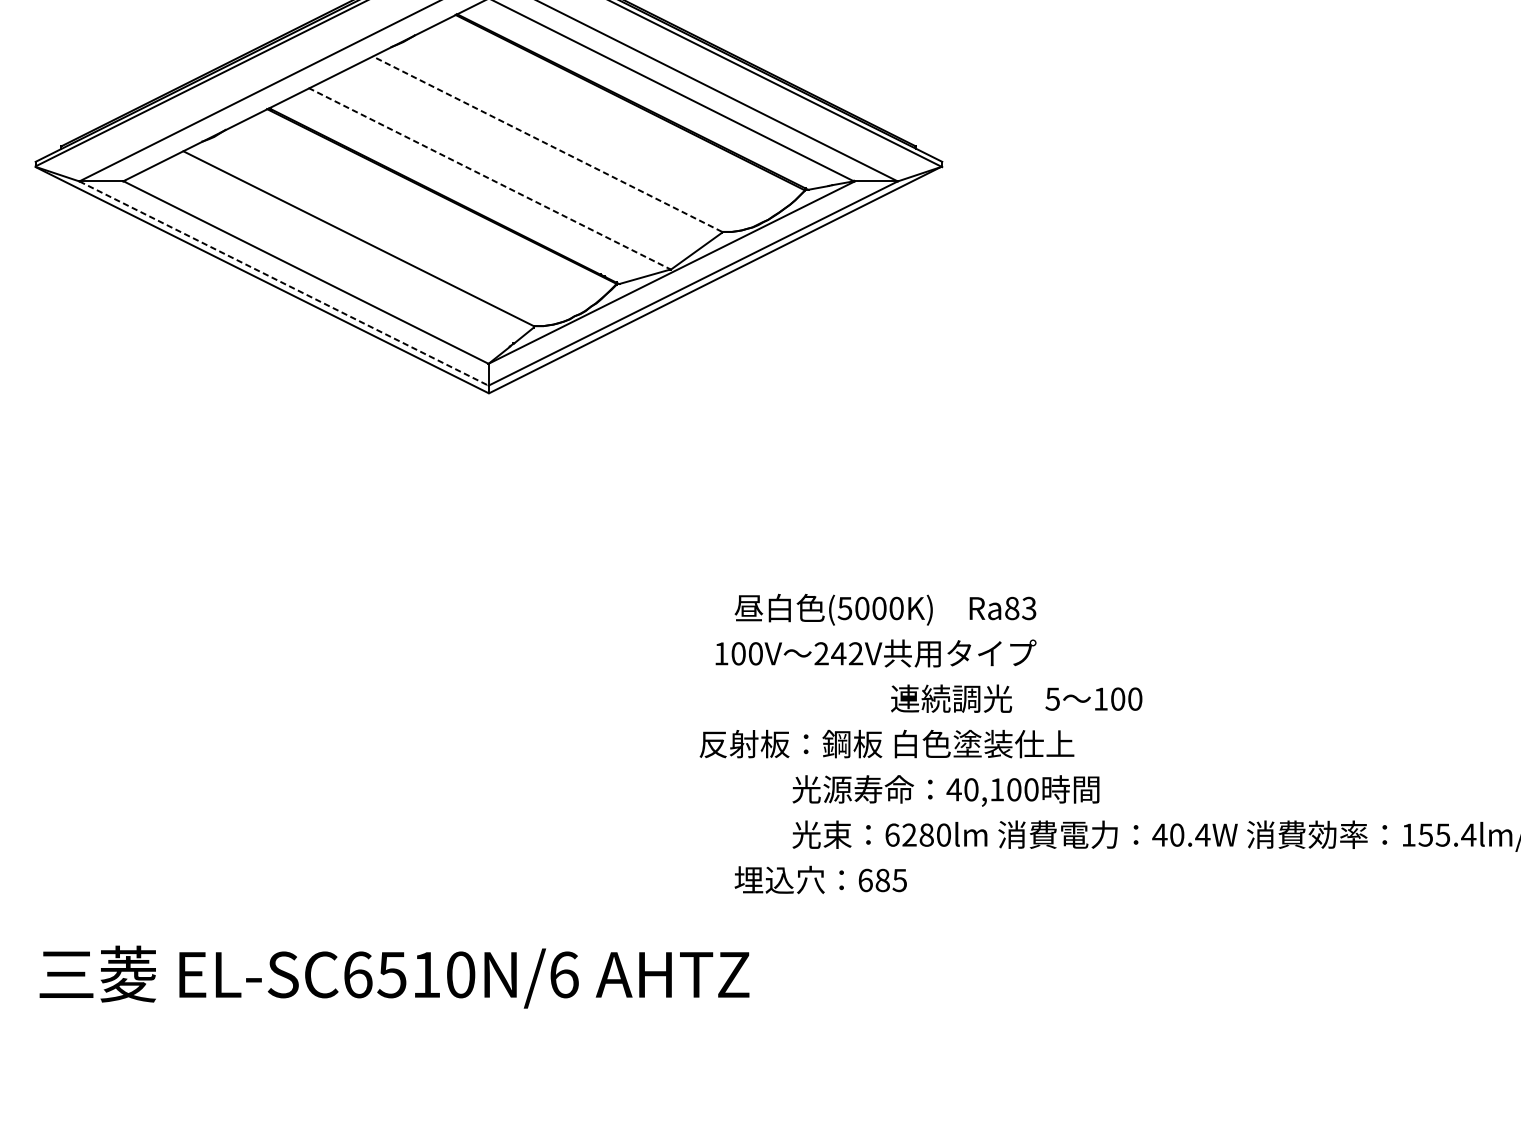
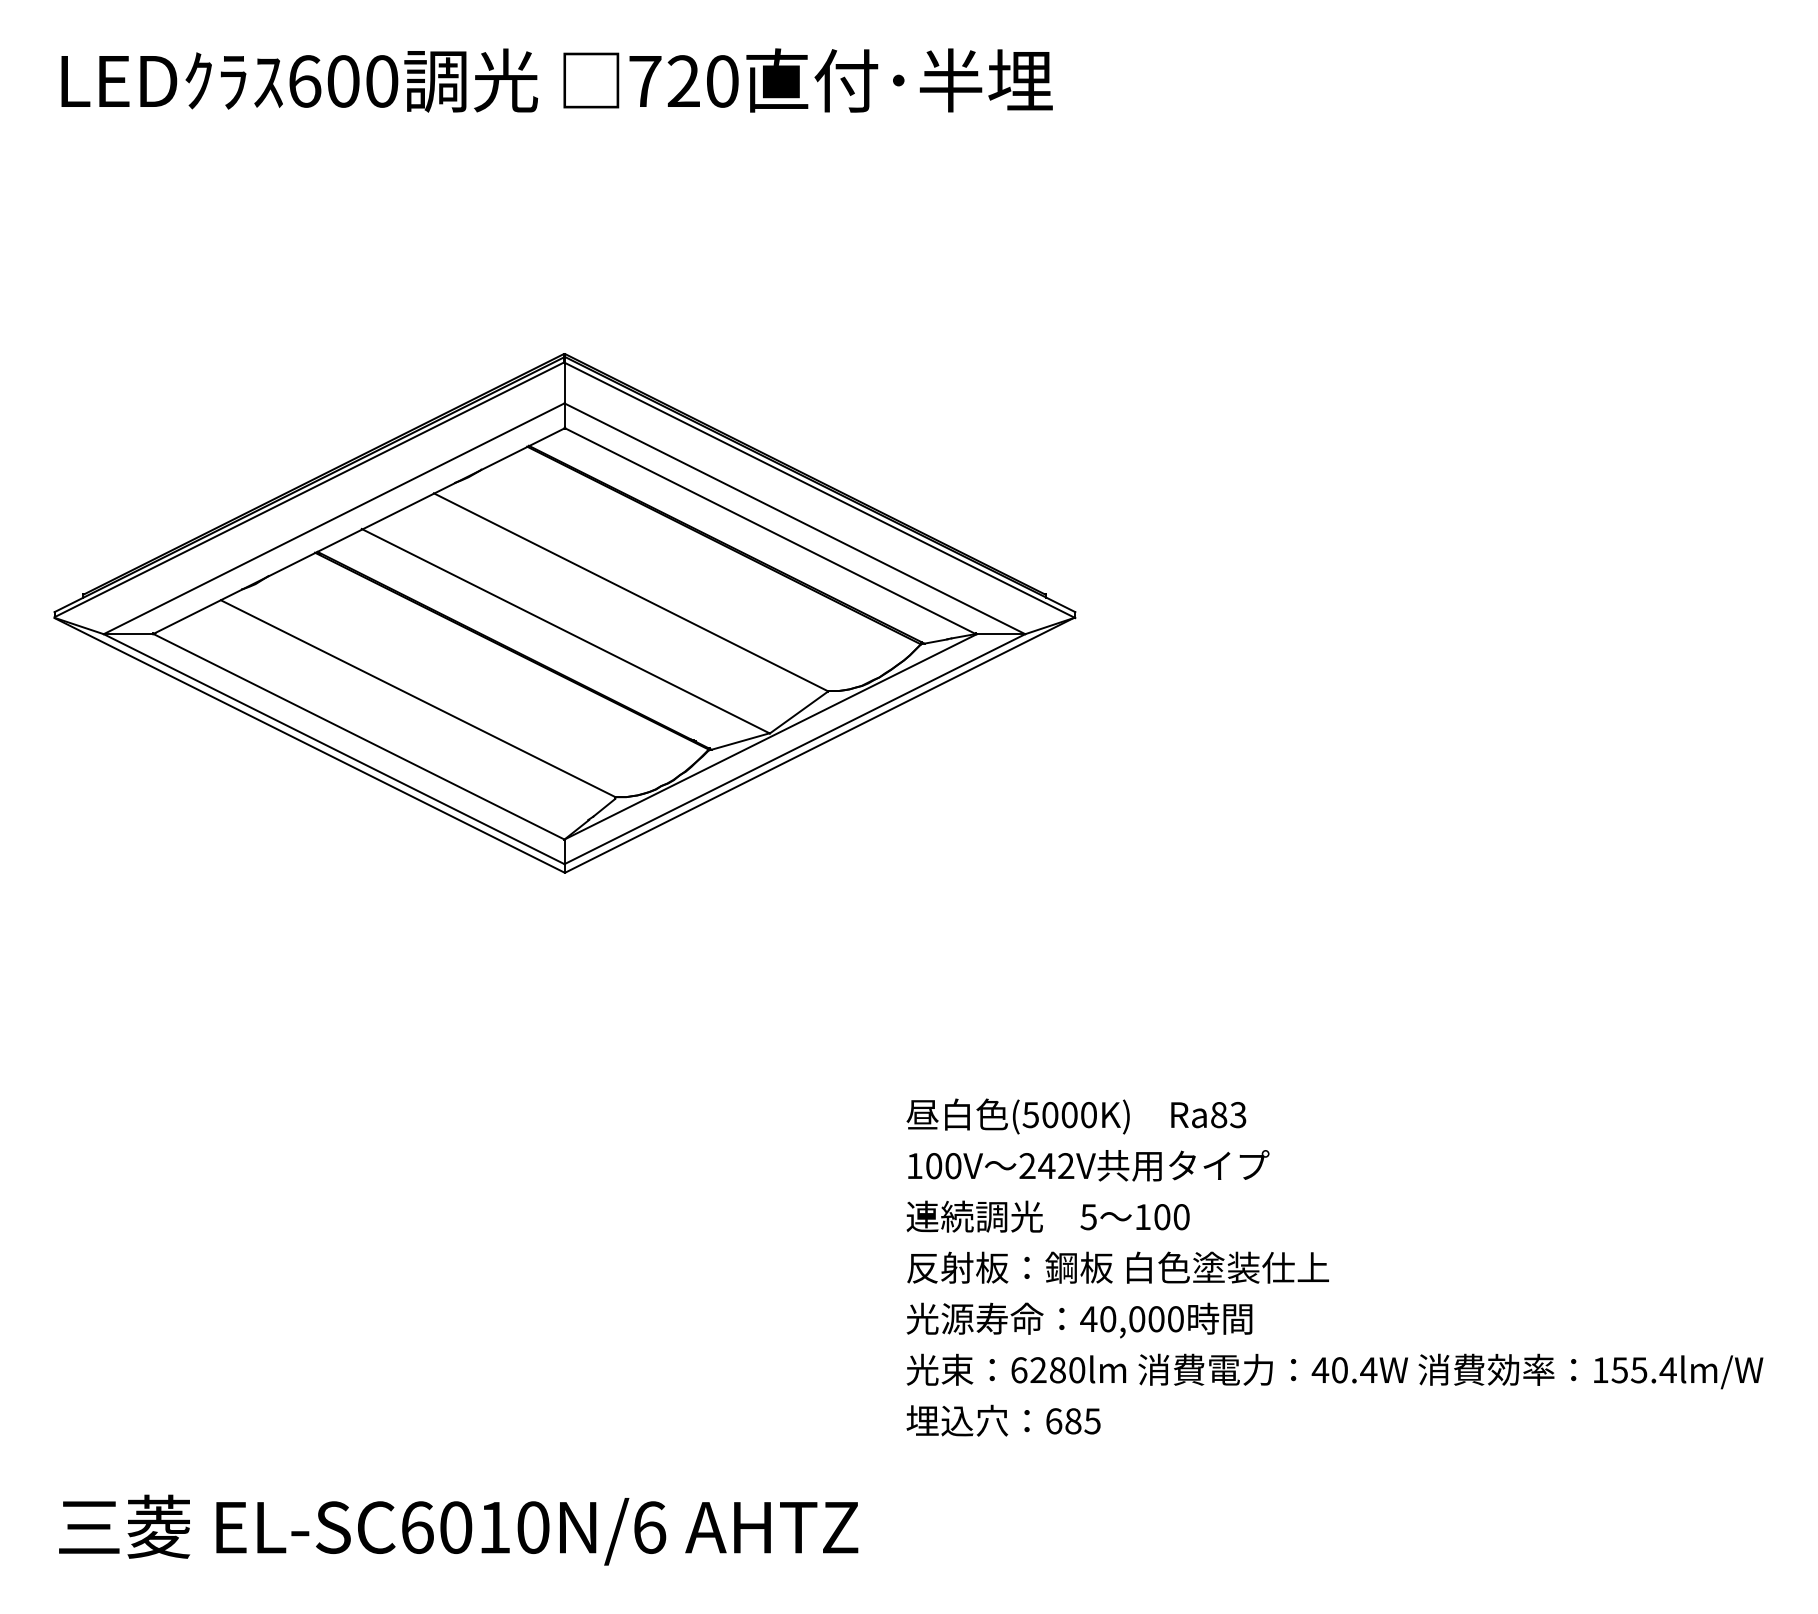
line: (547, 143) -> (630, 591), dashed -> solid
line: (490, 179) -> (566, 631), dashed -> solid
line: (284, 283) -> (334, 749), dashed -> solid
text: (885, 609) -> (1076, 1116), moved
text: (875, 653) -> (1088, 1165), moved
text: (1016, 698) -> (1047, 1216), moved
text: (886, 743) -> (1117, 1267), moved
text: (997, 790) -> (1137, 1319), 40,100 -> 40,000
text: (820, 879) -> (1003, 1420), moved
text: (391, 974) -> (455, 1527), EL-SC6510N/6 -> EL-SC6010N/6

